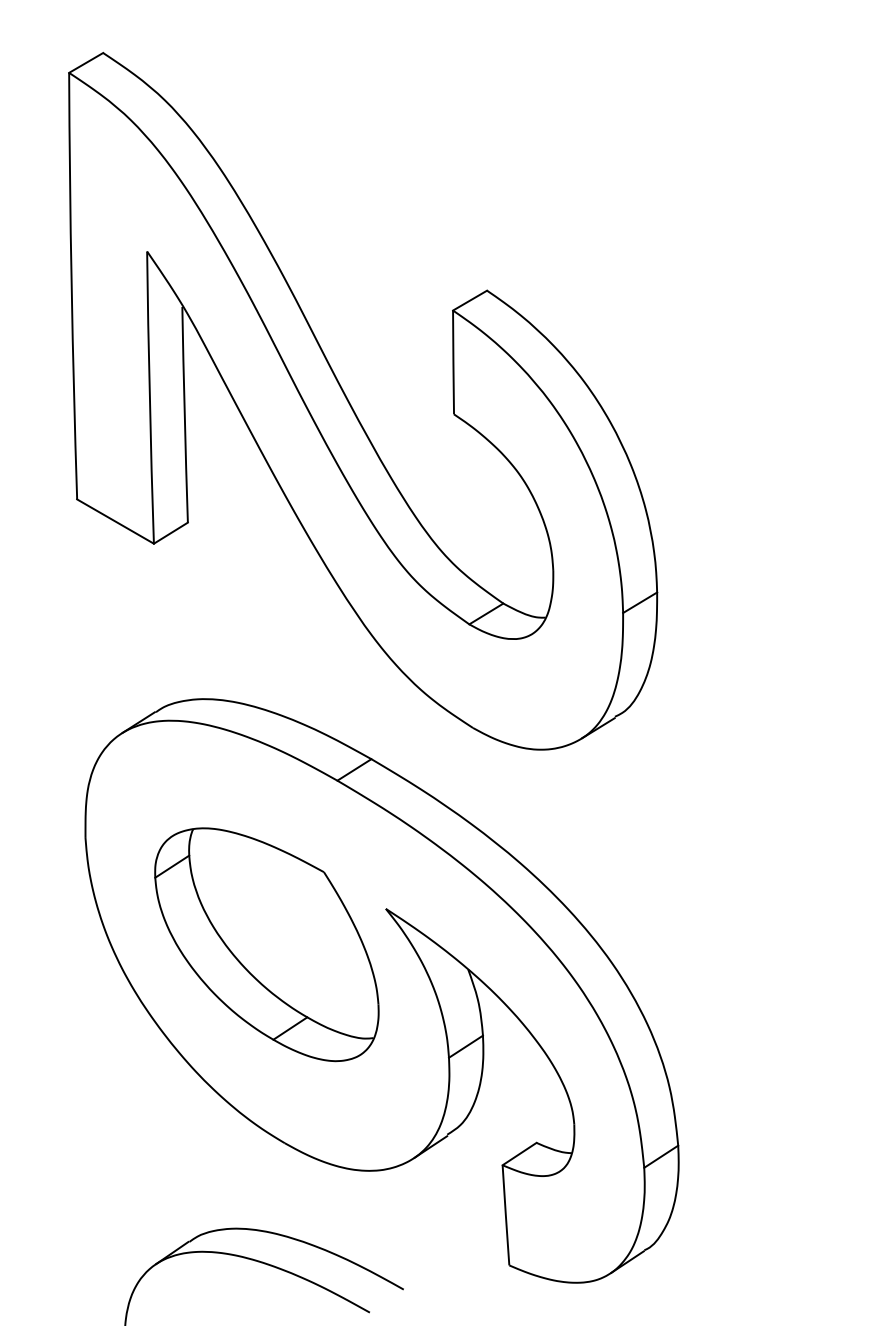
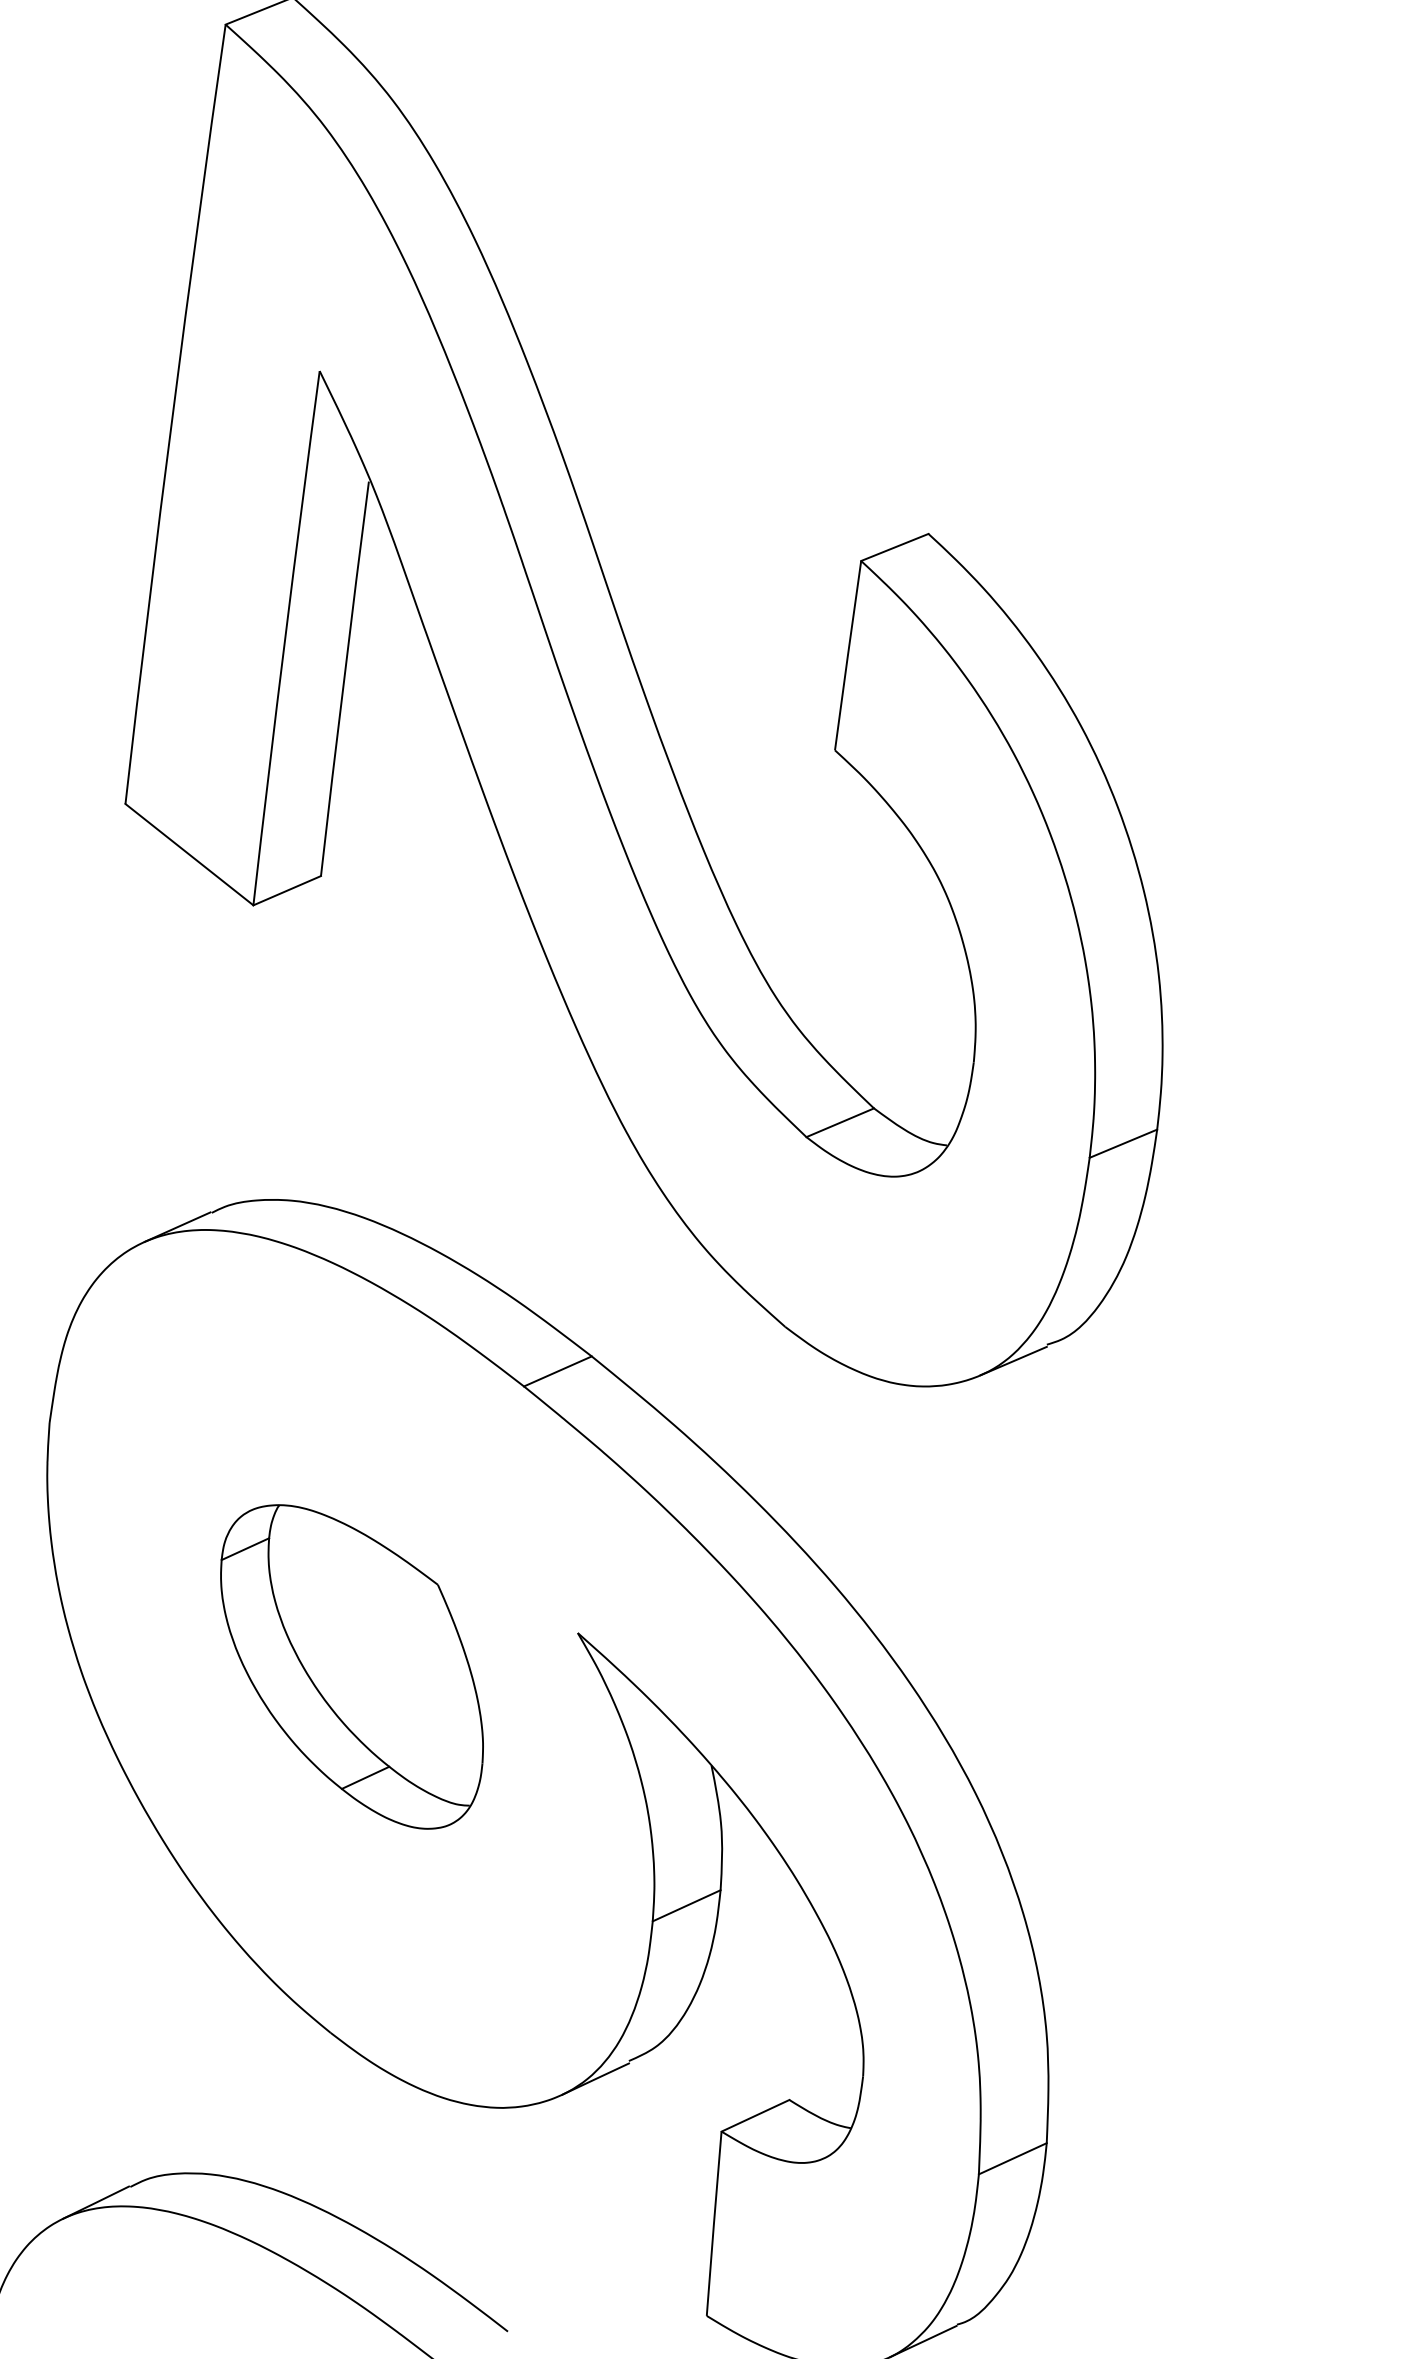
part: (266, 944) -> (350, 1665), size x0.7

